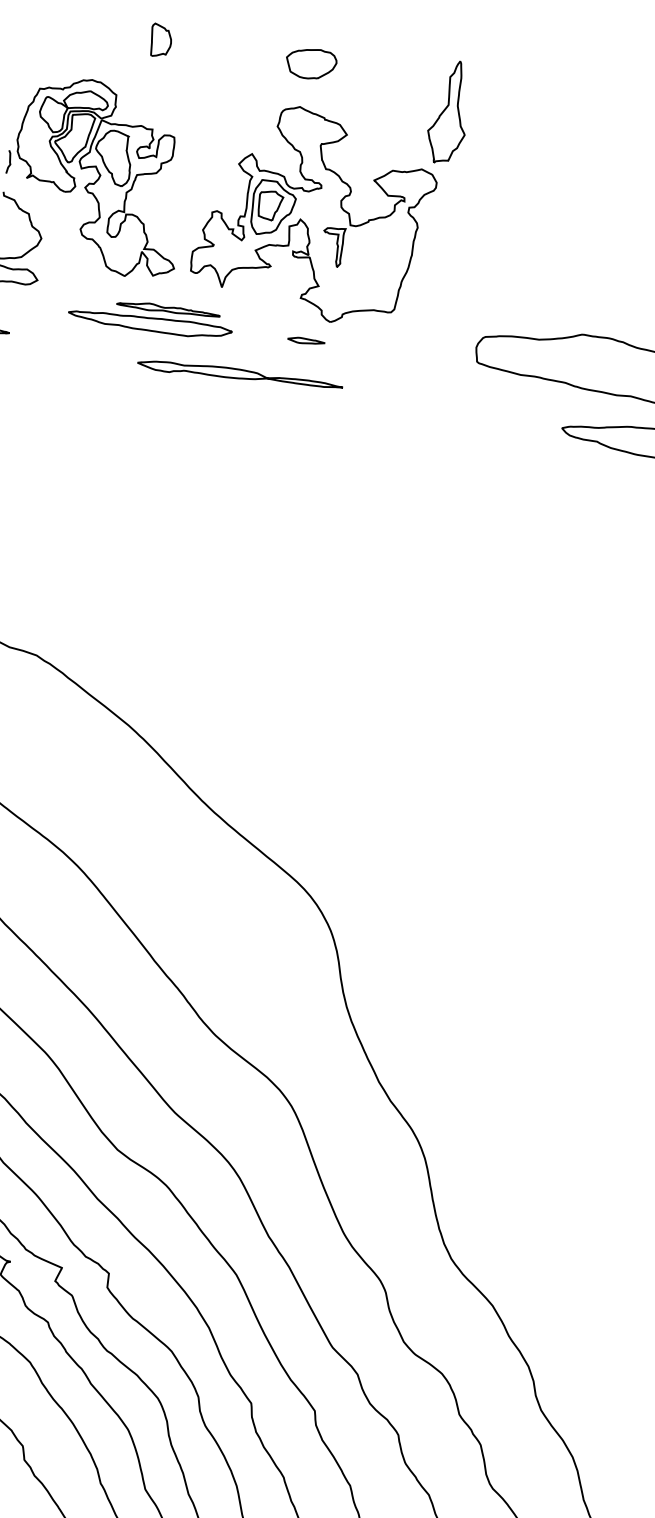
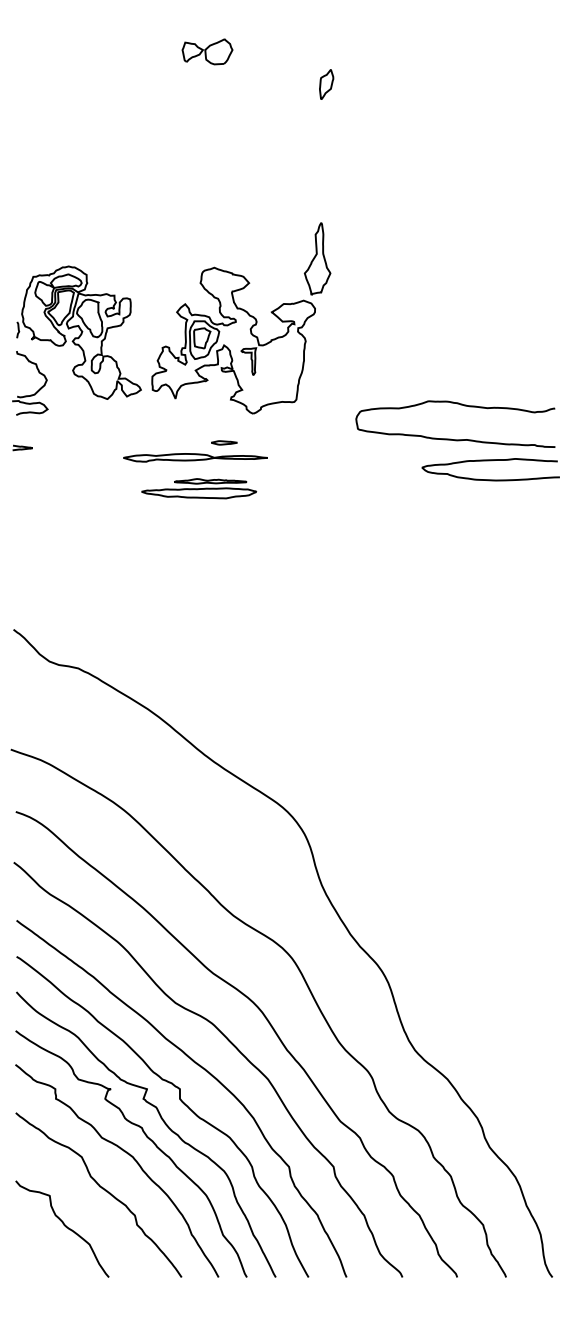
part: (160, 40) -> (112, 233), removed
part: (311, 63) -> (218, 236), removed
part: (151, 317) -> (199, 488), moved
part: (306, 340) -> (224, 442), moved

